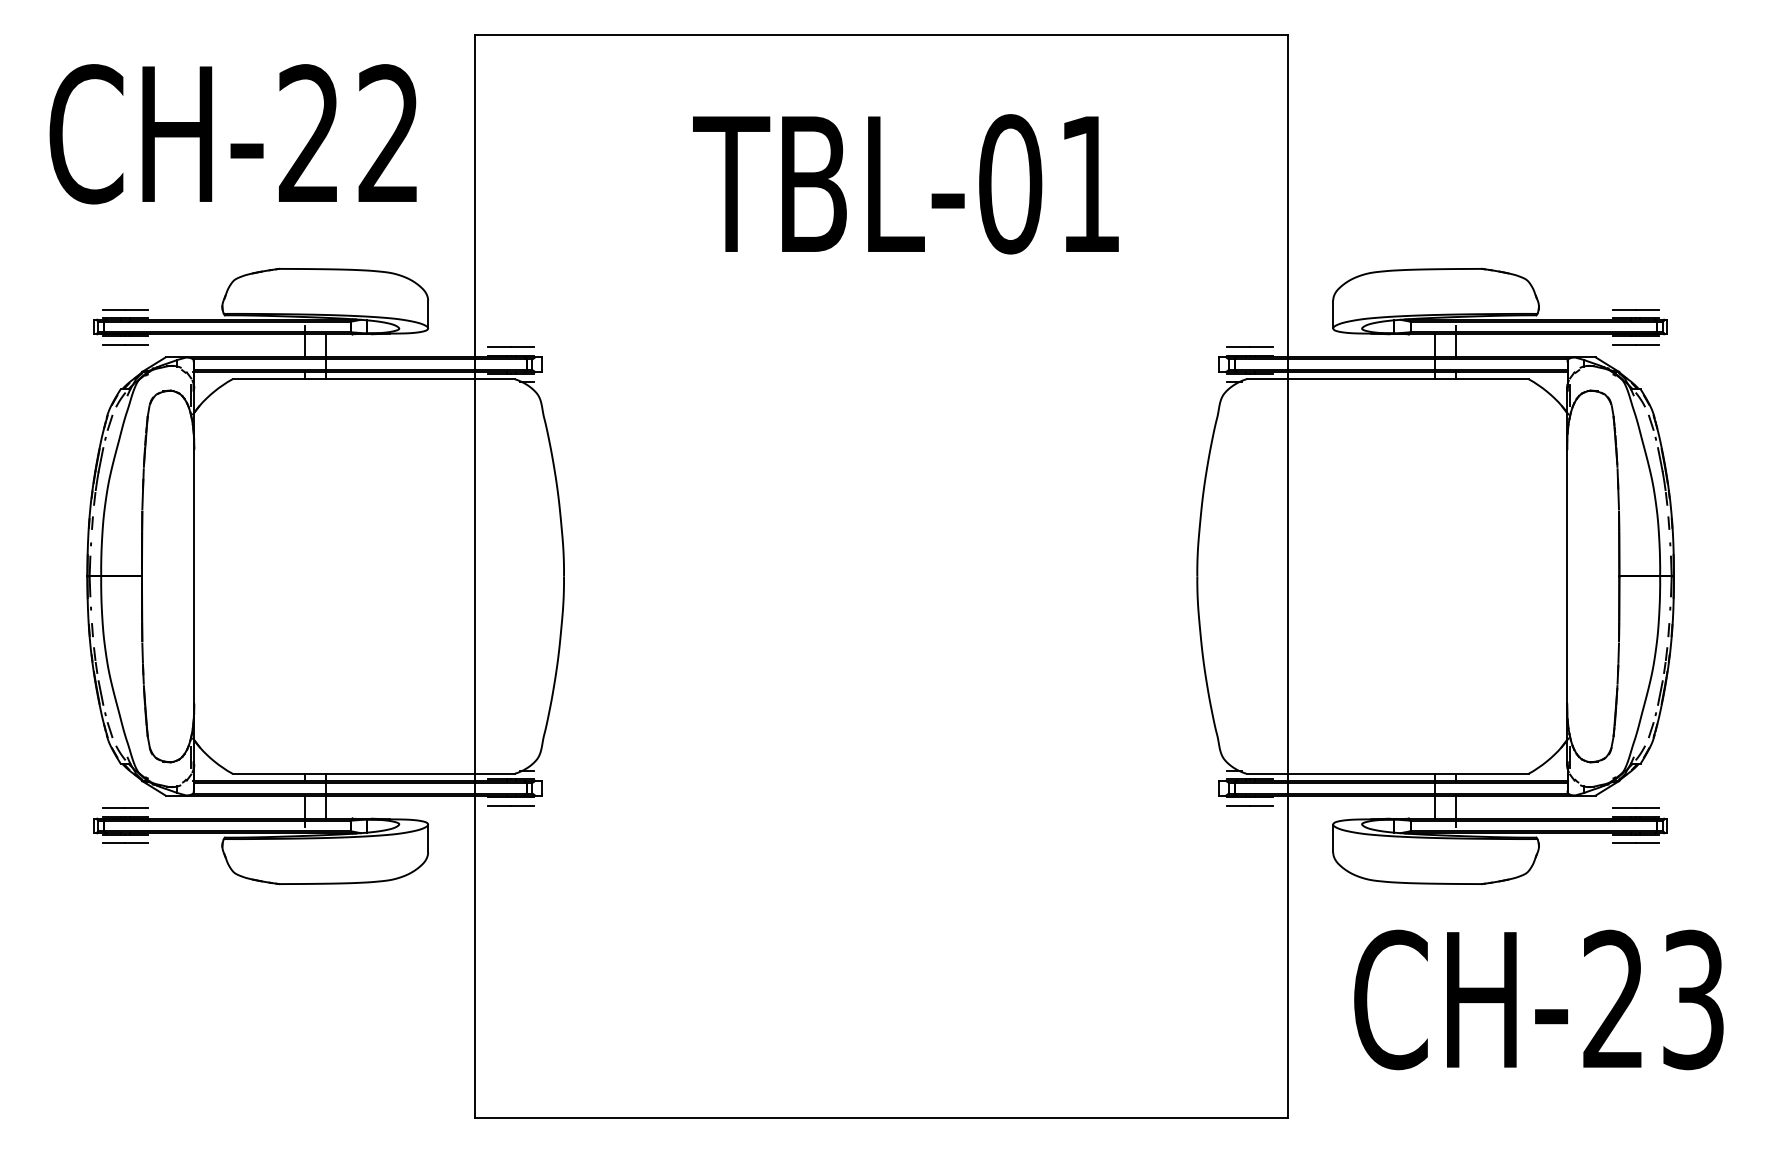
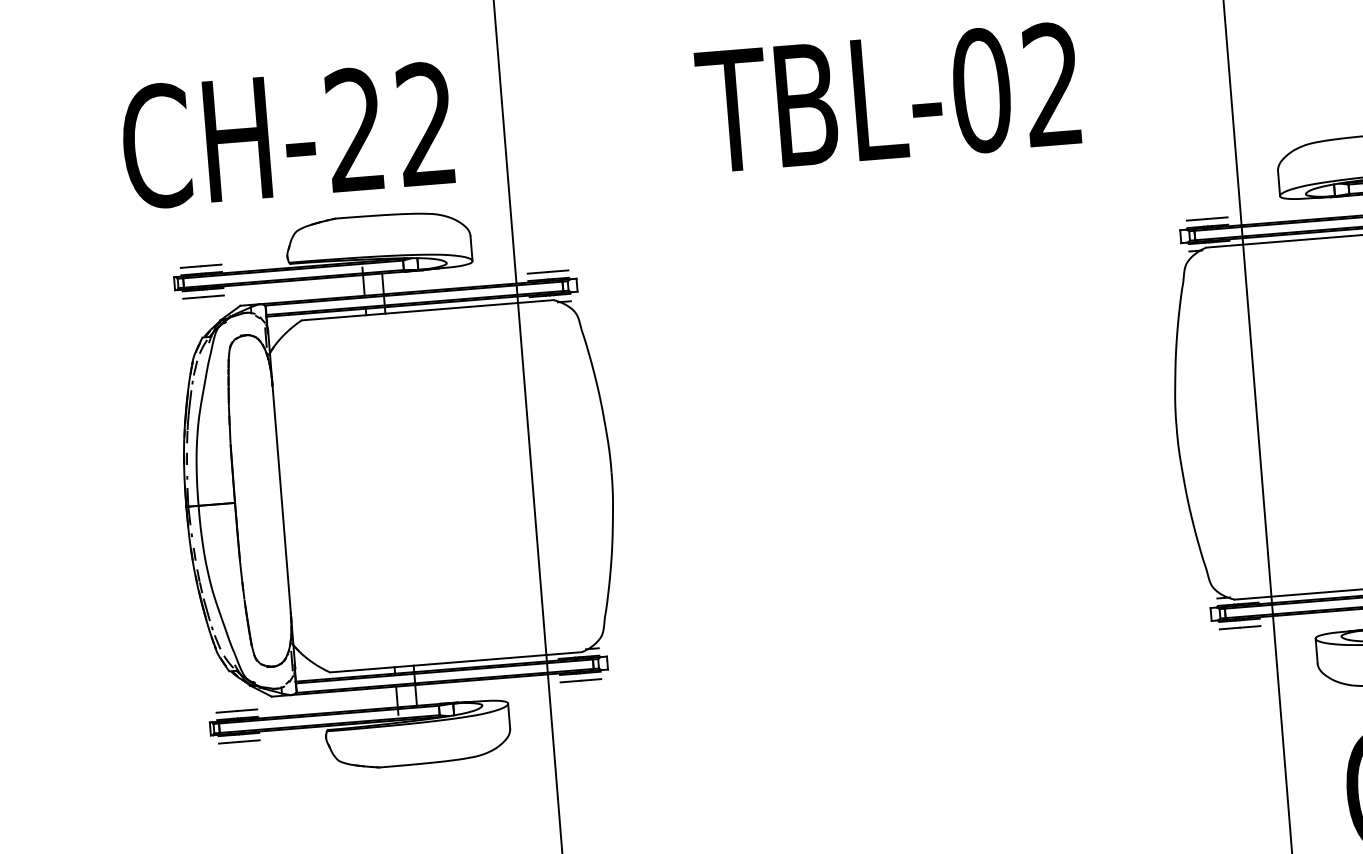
text: (232, 134) -> (286, 135), moved
text: (1088, 182) -> (1051, 83), TBL-01 -> TBL-02

